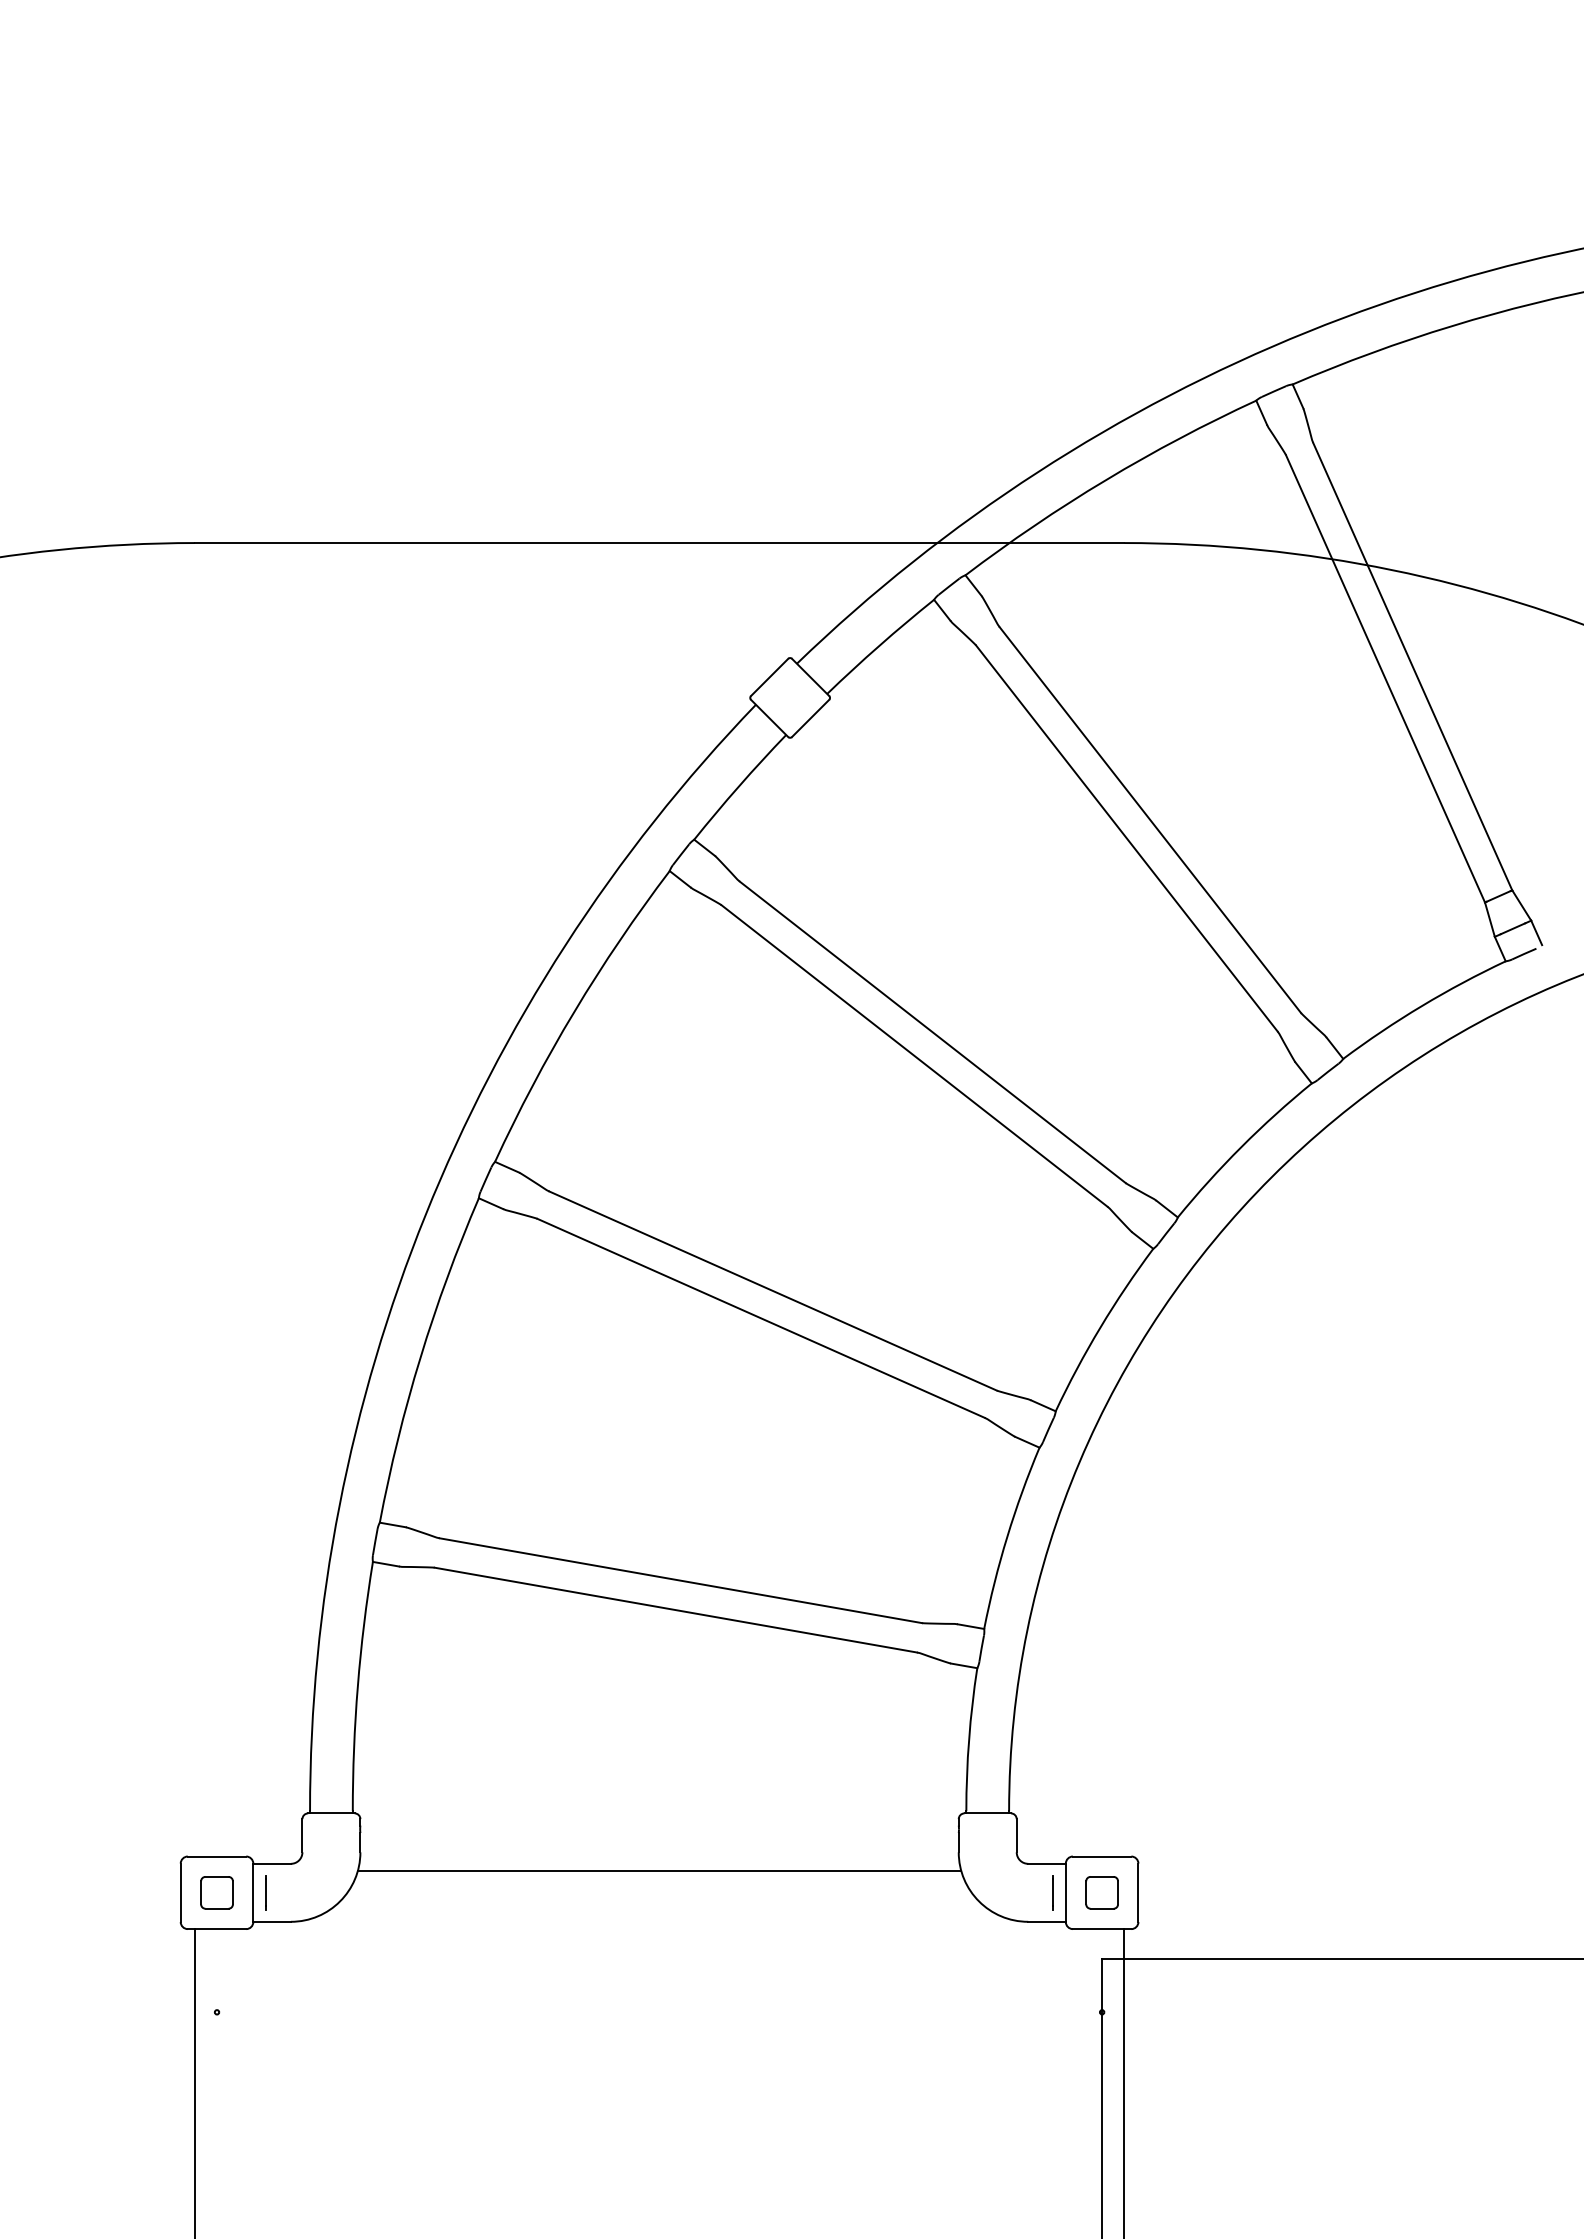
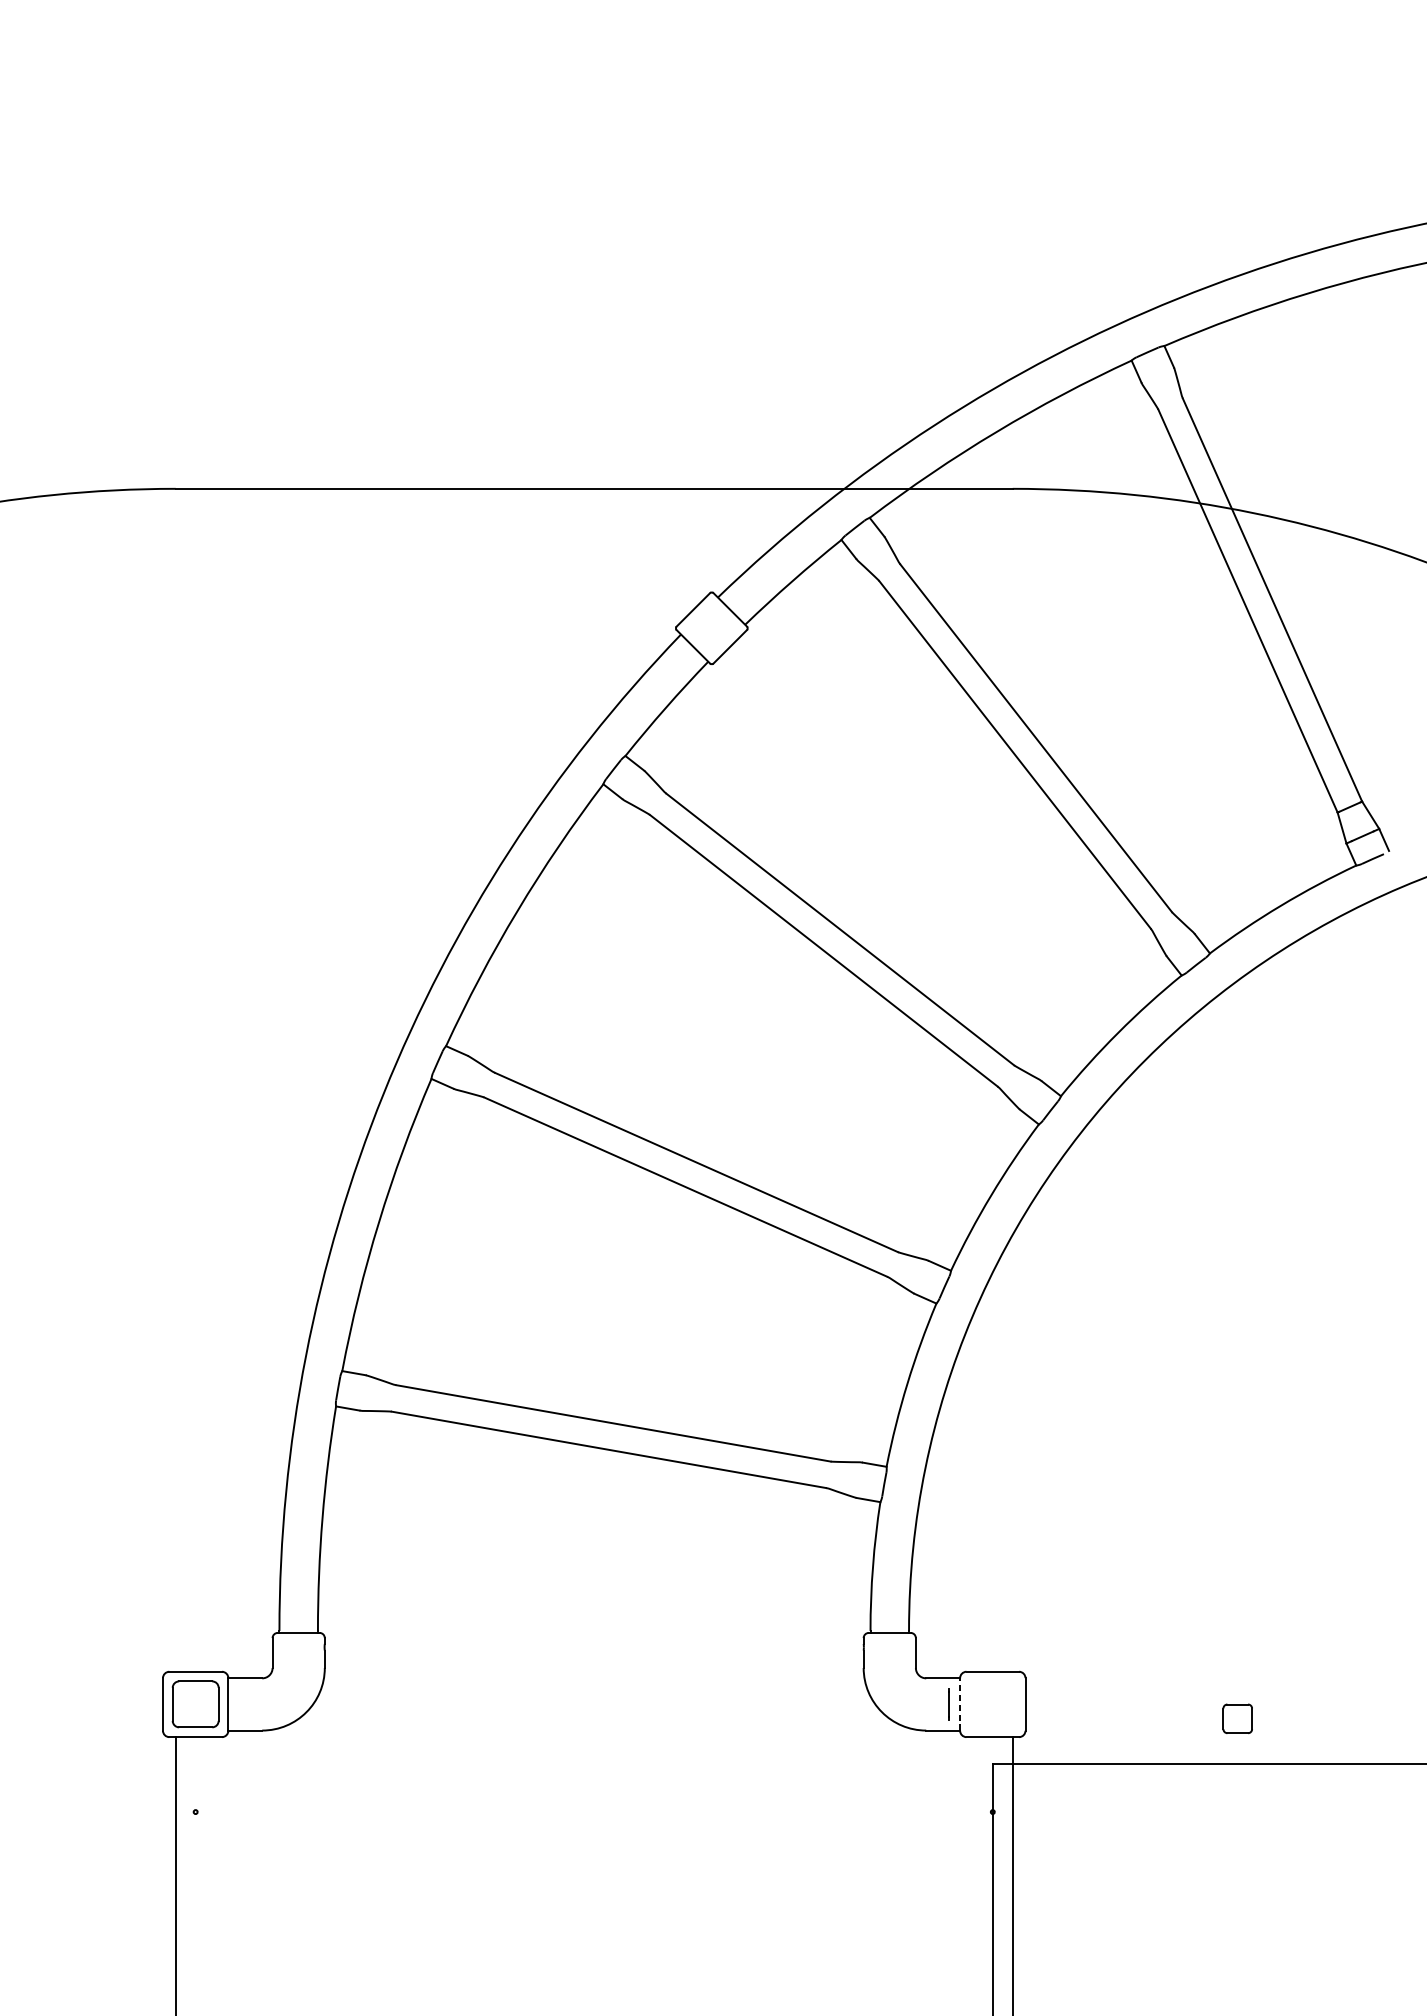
line: (659, 1870) -> (594, 1684), removed
part: (216, 1892) -> (195, 1704), size x1.6
line: (265, 1892) -> (239, 1704), removed
line: (1065, 1892) -> (959, 1704), solid -> dashed
part: (1101, 1892) -> (1237, 1718), moved

